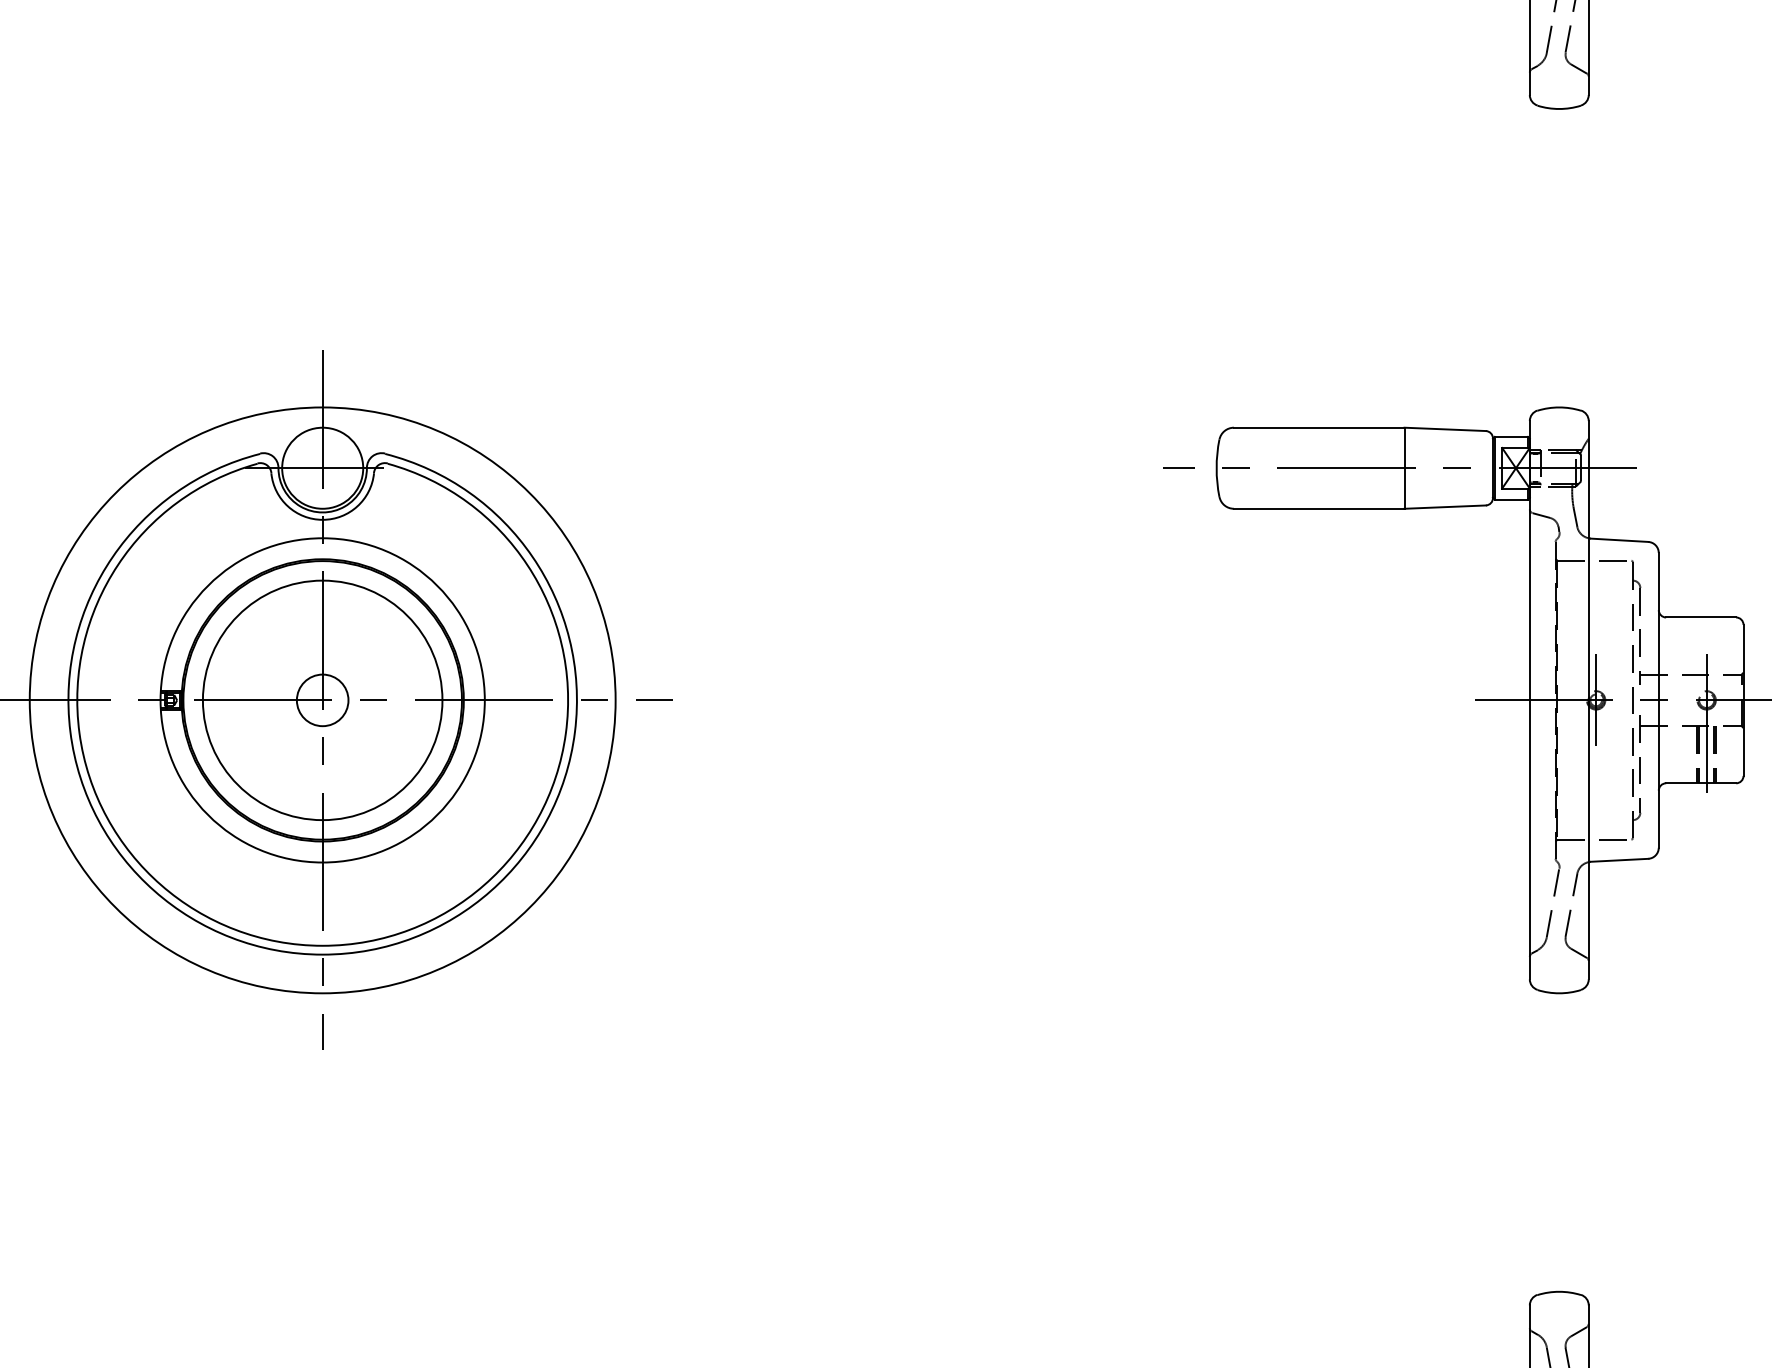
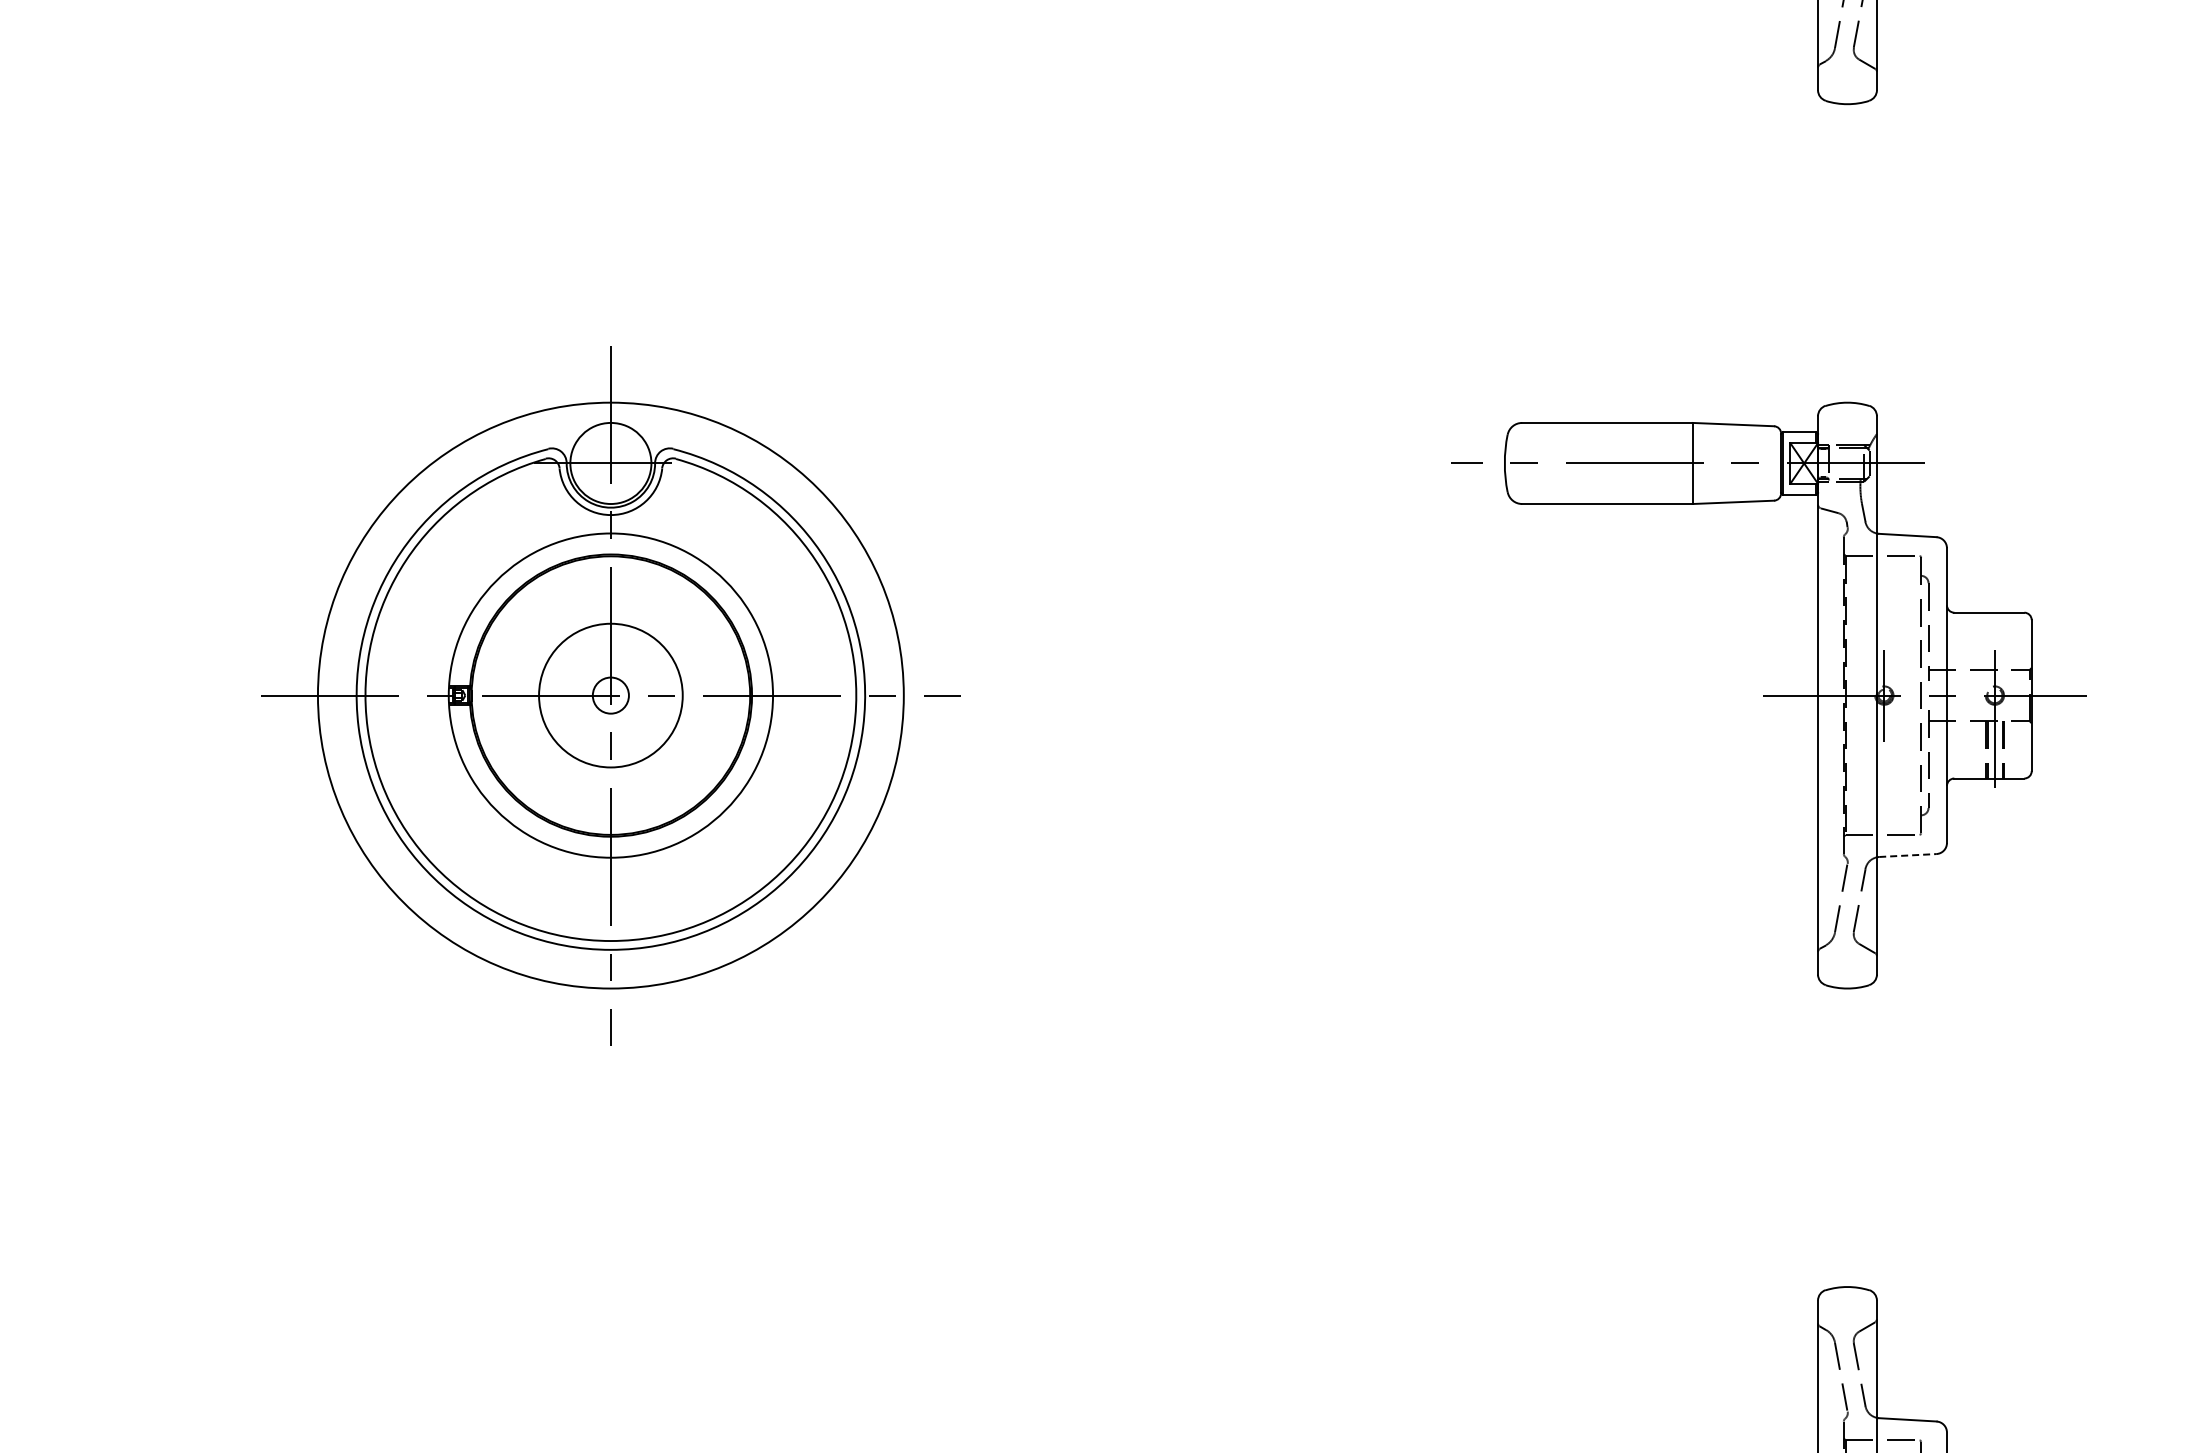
circle: (322, 700) -> (610, 695), size x0.6
circle: (322, 700) -> (610, 695), size x0.7
line: (1619, 860) -> (1907, 855), solid -> dashed

